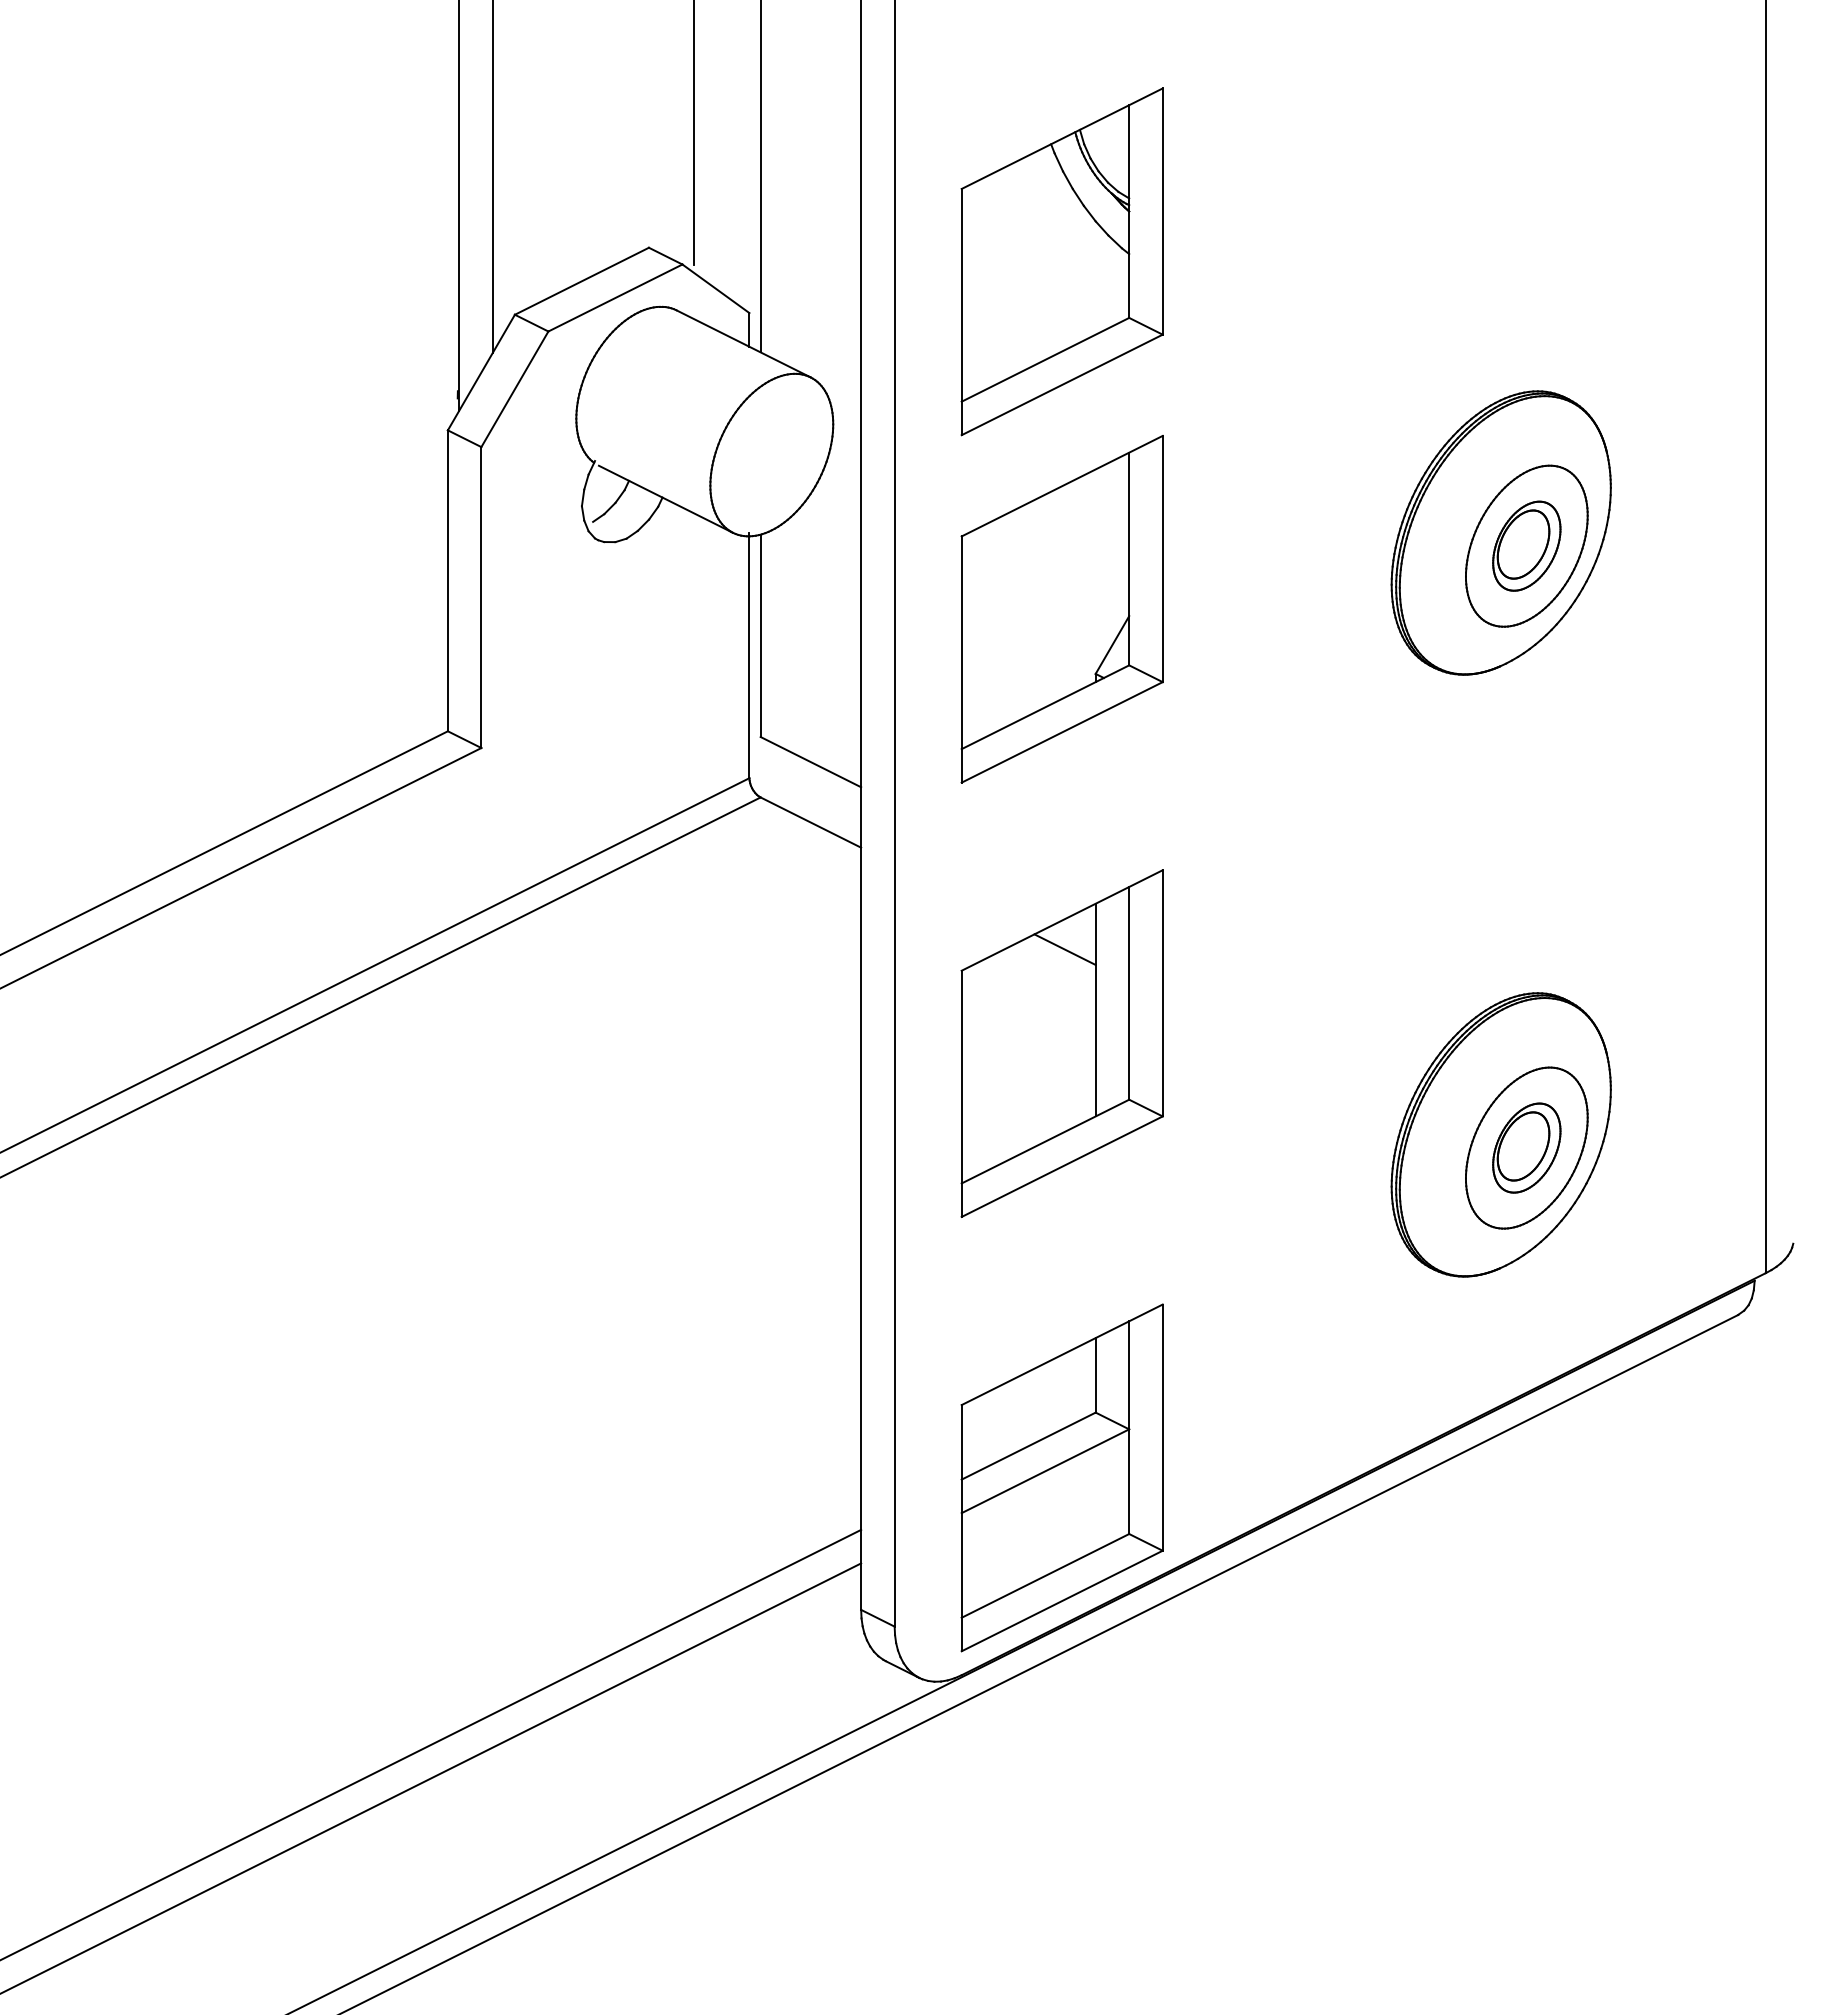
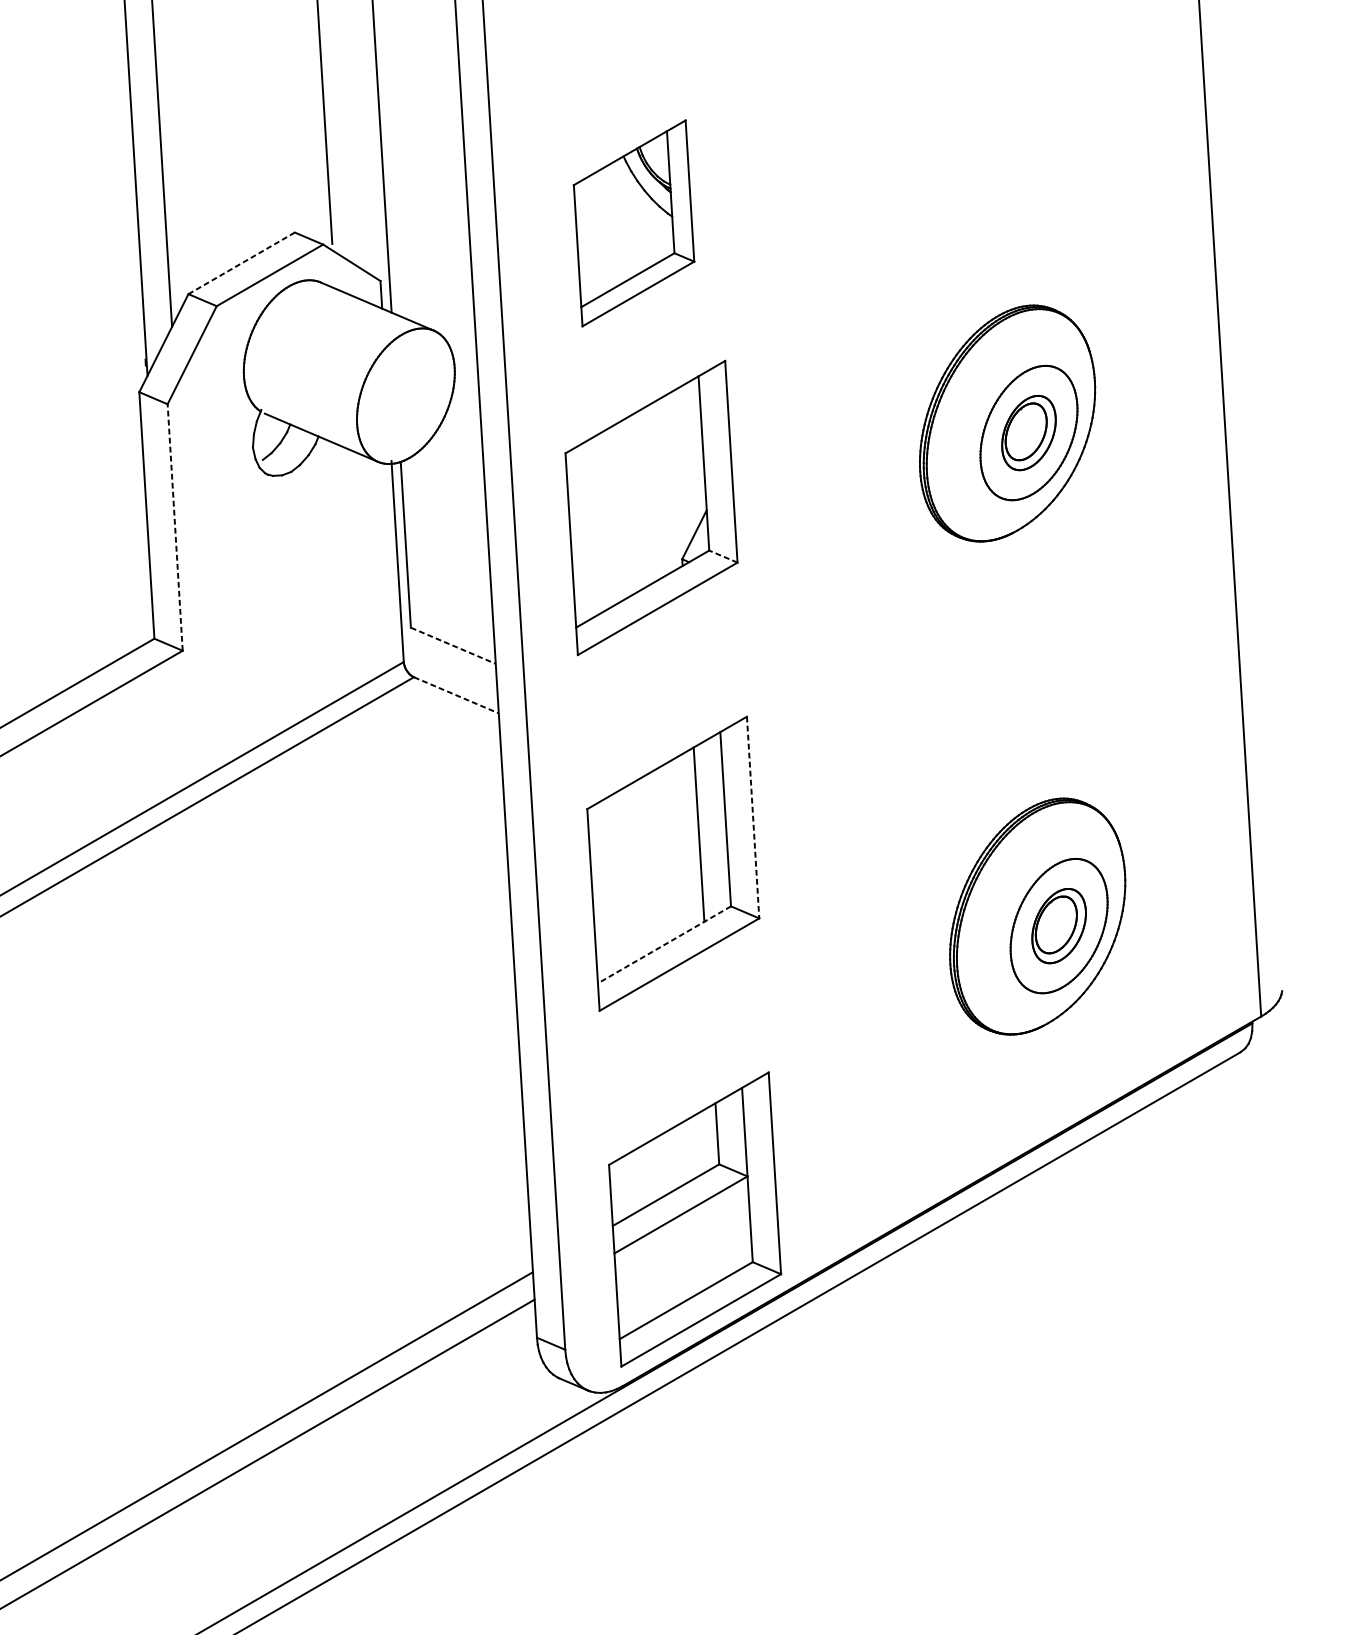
part: (1061, 261) -> (633, 223), size x0.7
line: (581, 281) -> (241, 263), solid -> dashed
line: (481, 597) -> (175, 527), solid -> dashed
line: (1145, 673) -> (722, 556), solid -> dashed
line: (811, 762) -> (453, 646), solid -> dashed
line: (811, 822) -> (456, 695), solid -> dashed
line: (1064, 949) -> (670, 786), removed
line: (1162, 993) -> (752, 817), solid -> dashed
line: (1045, 1141) -> (664, 944), solid -> dashed

